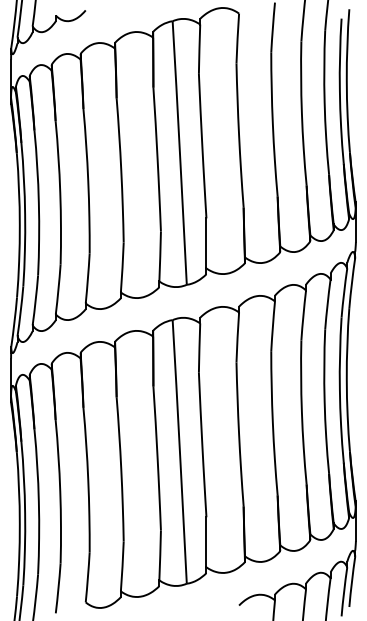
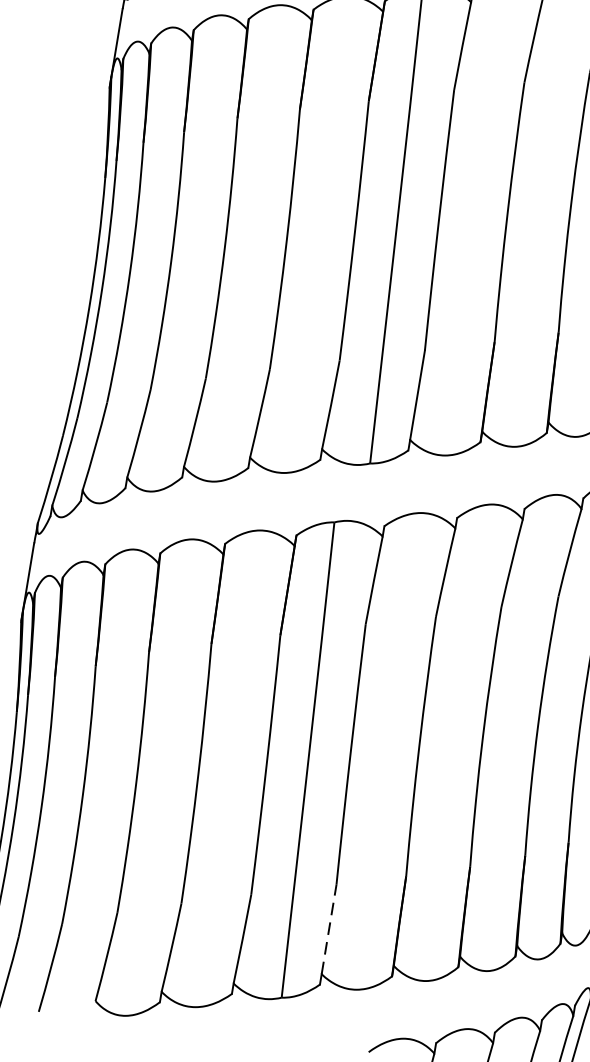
line: (206, 541) -> (329, 928), solid -> dashed

